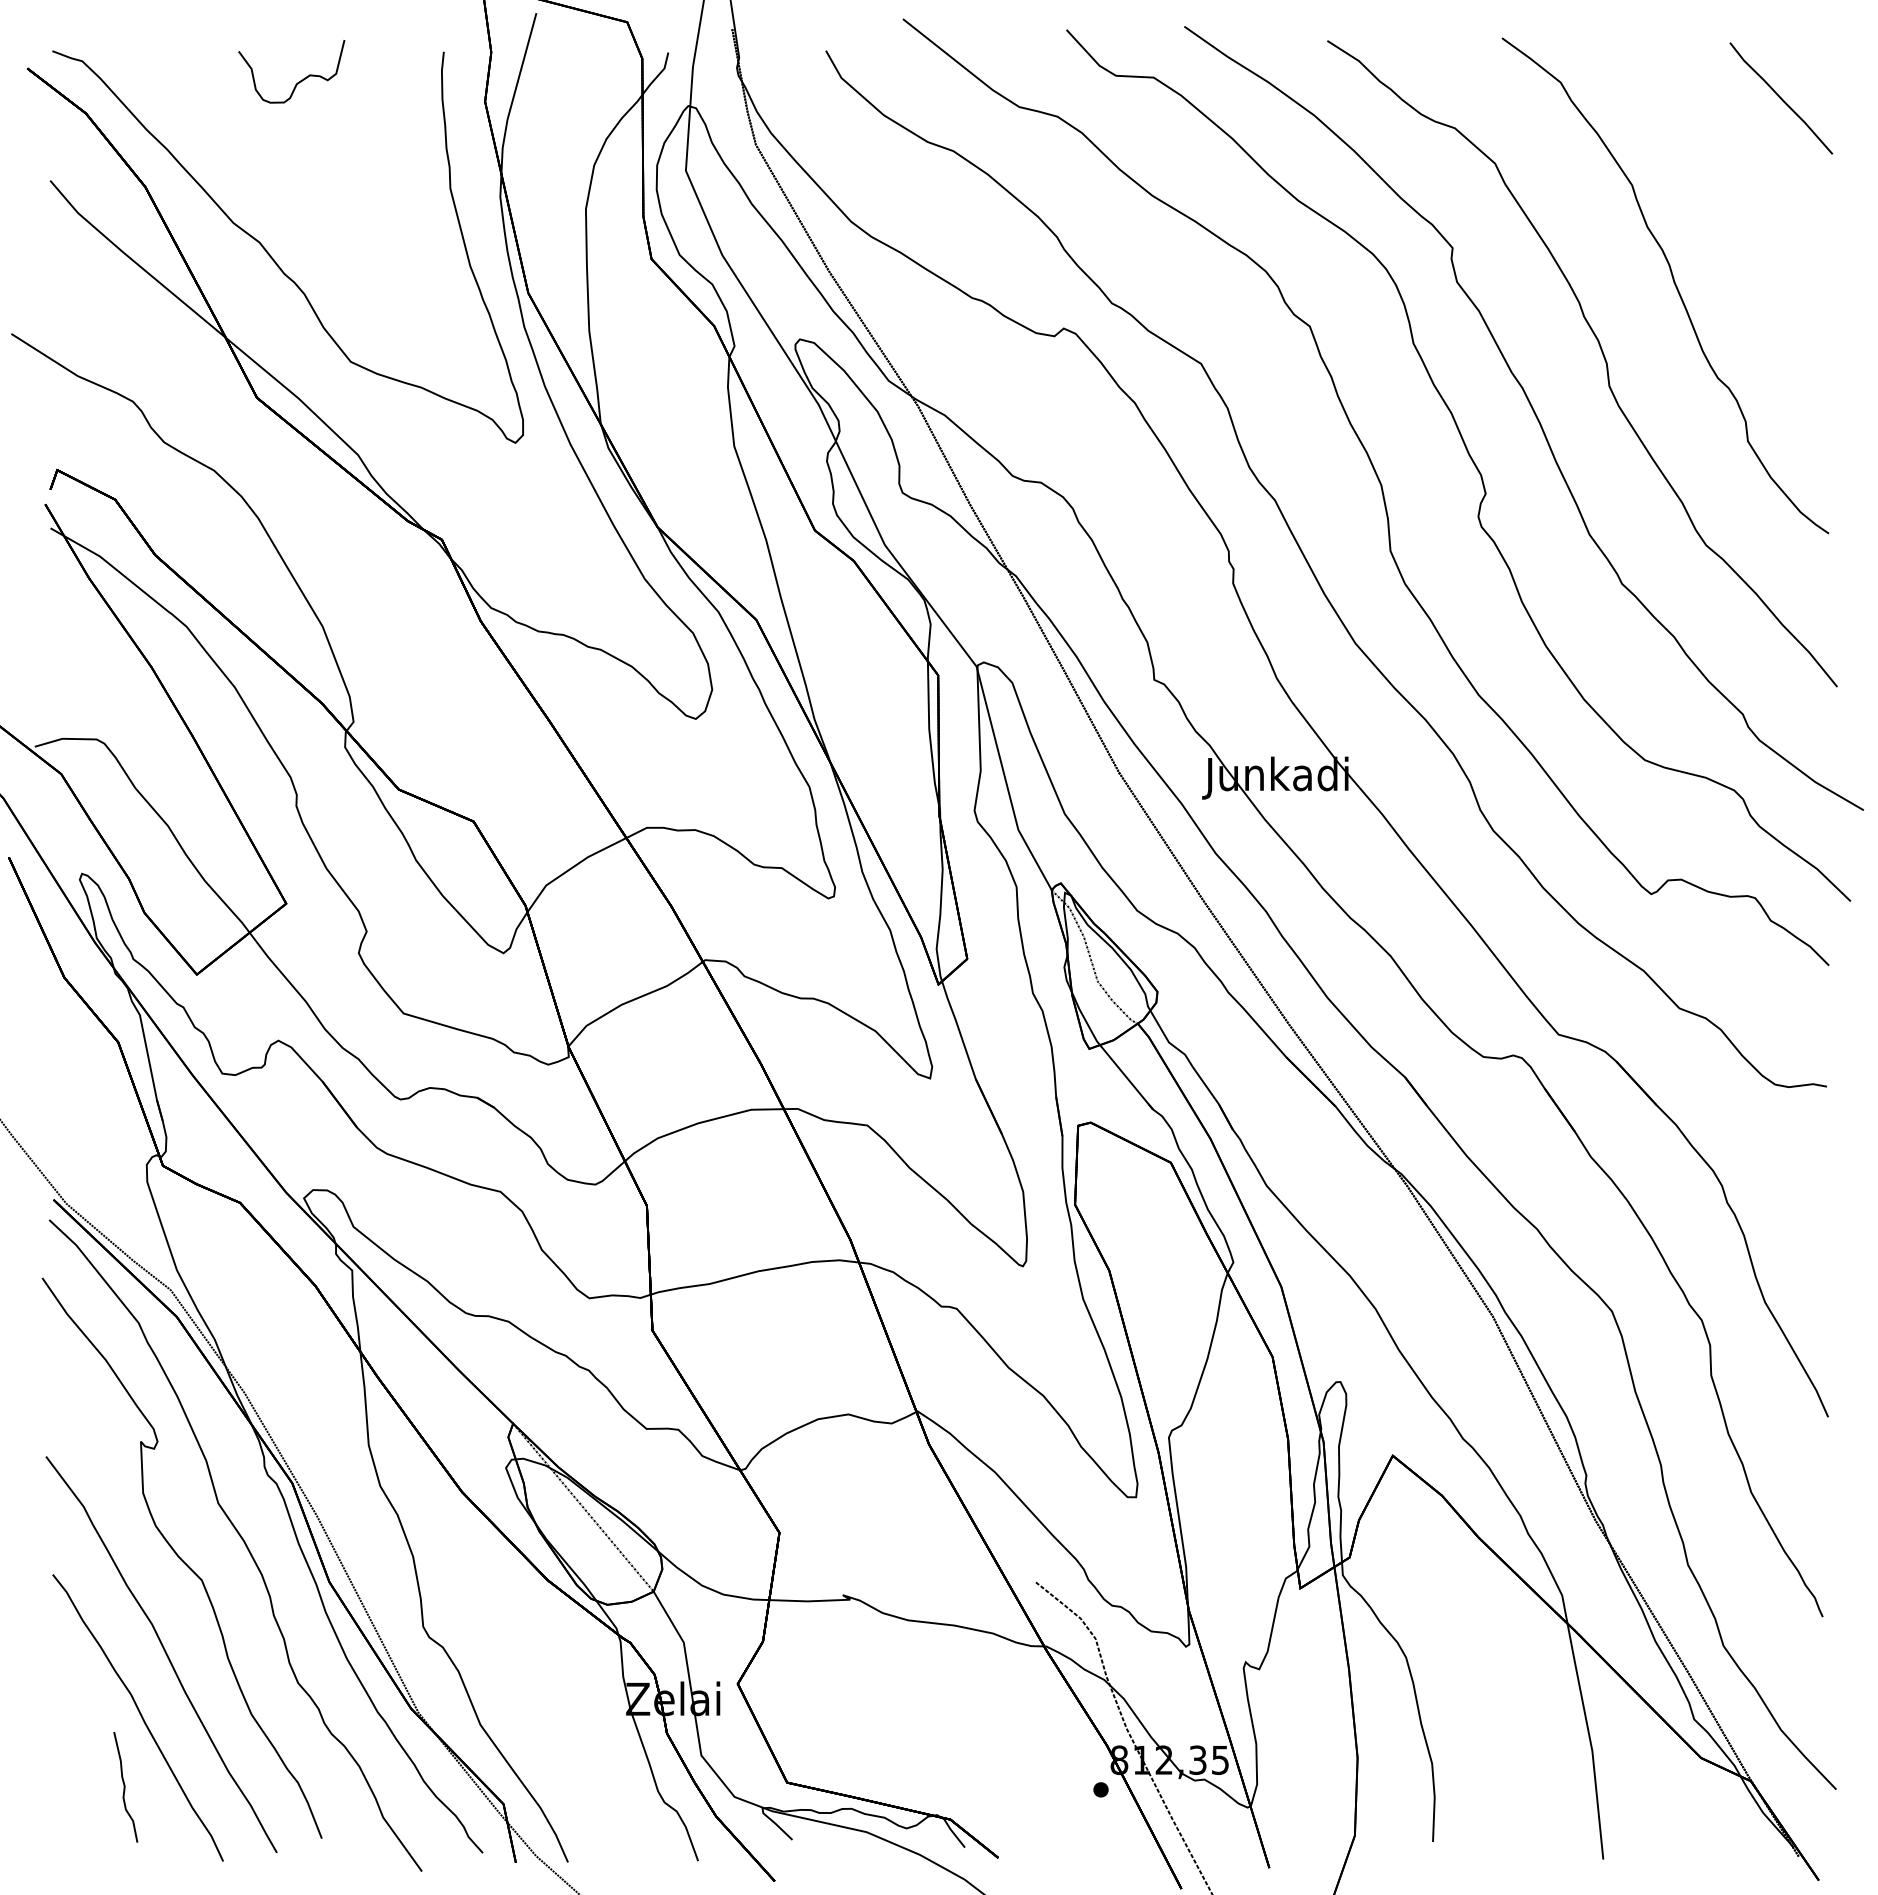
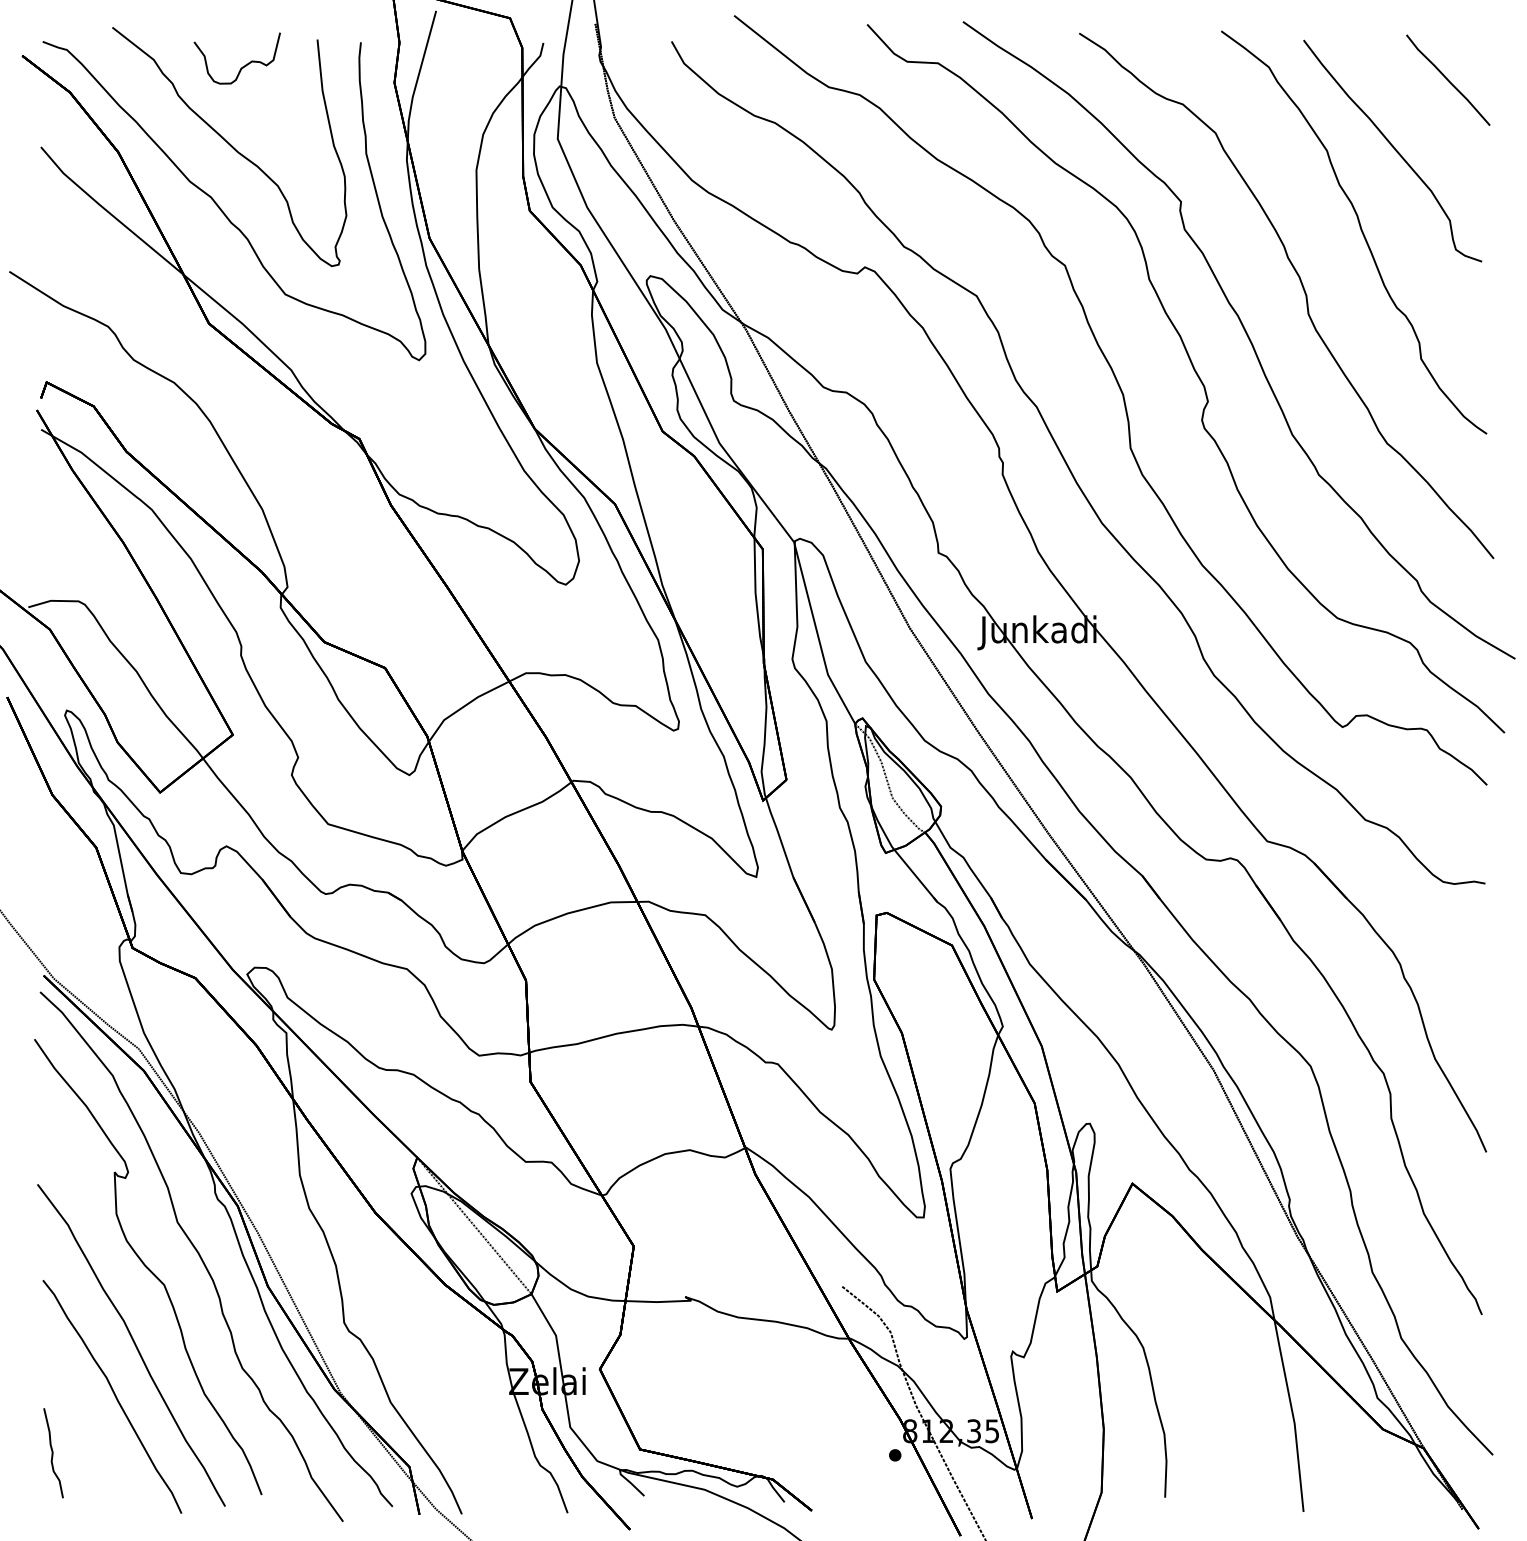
curve: (282, 178) -> (229, 145), added
part: (1712, 185) -> (1392, 150), added
part: (125, 1786) -> (53, 1452), moved

